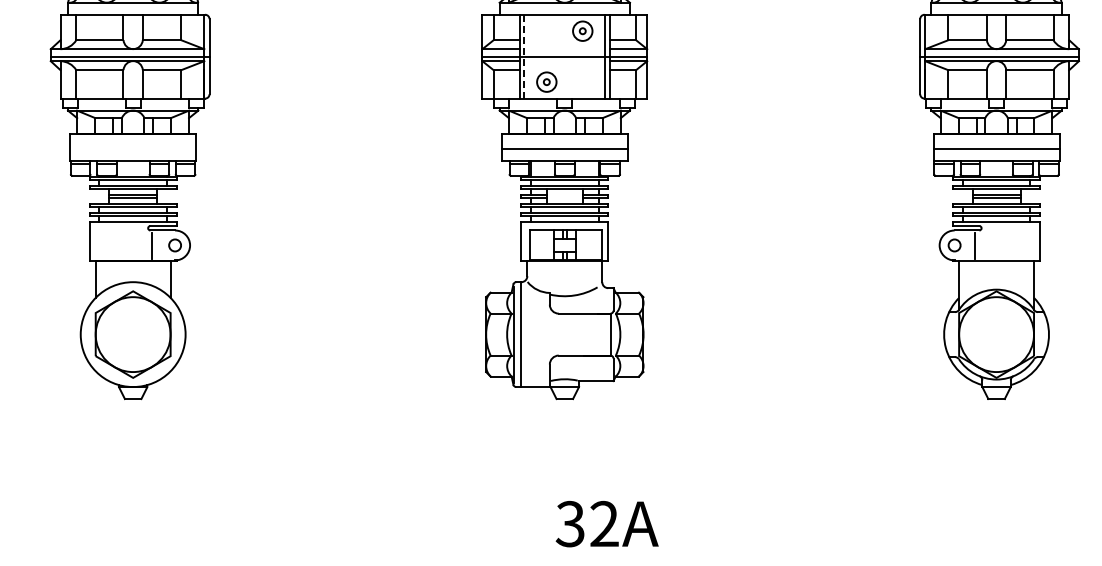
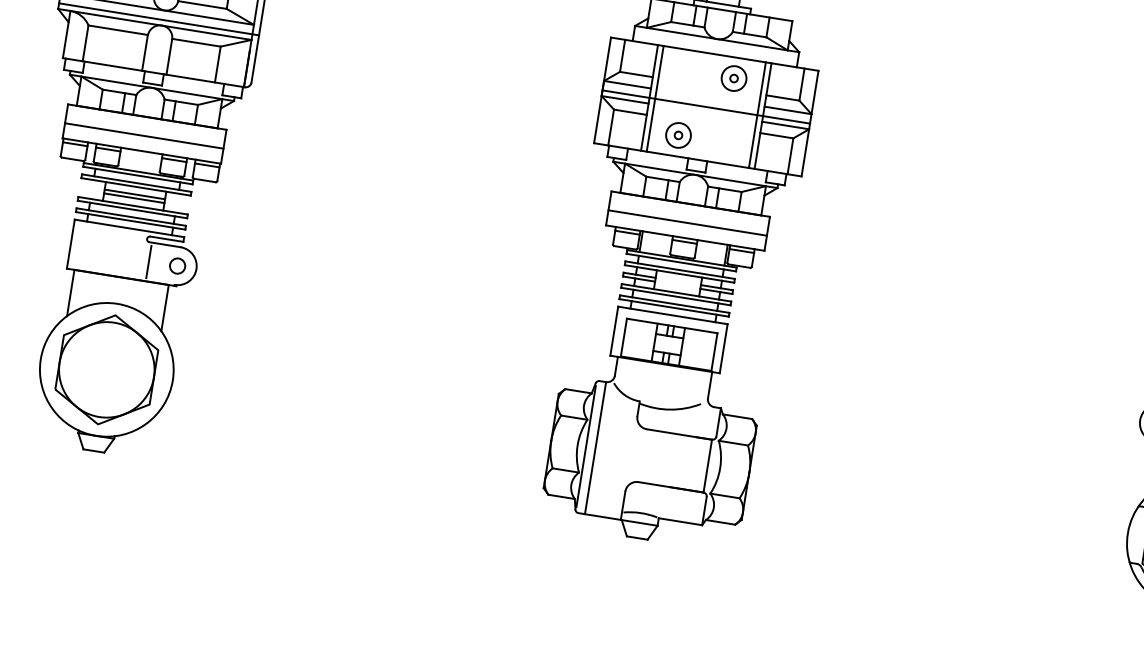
line: (524, 56) -> (655, 98), dashed -> solid
line: (133, 148) -> (144, 135), added

